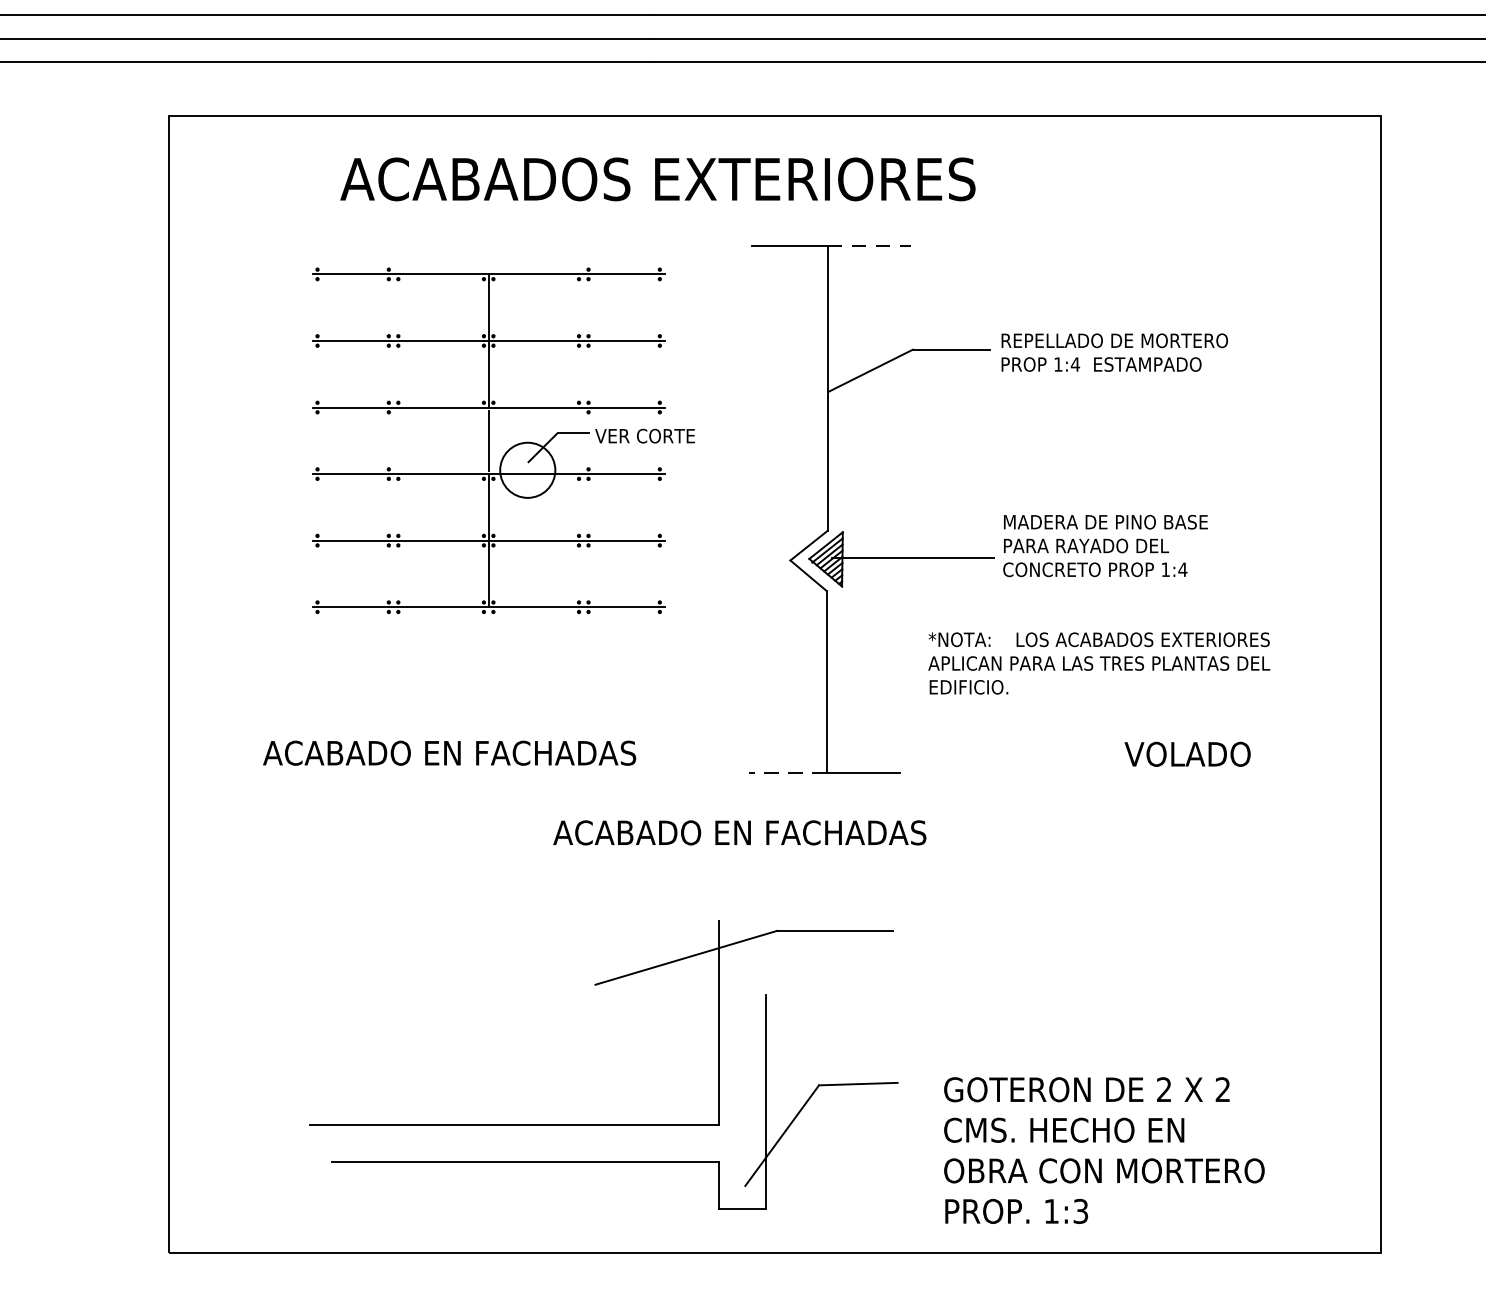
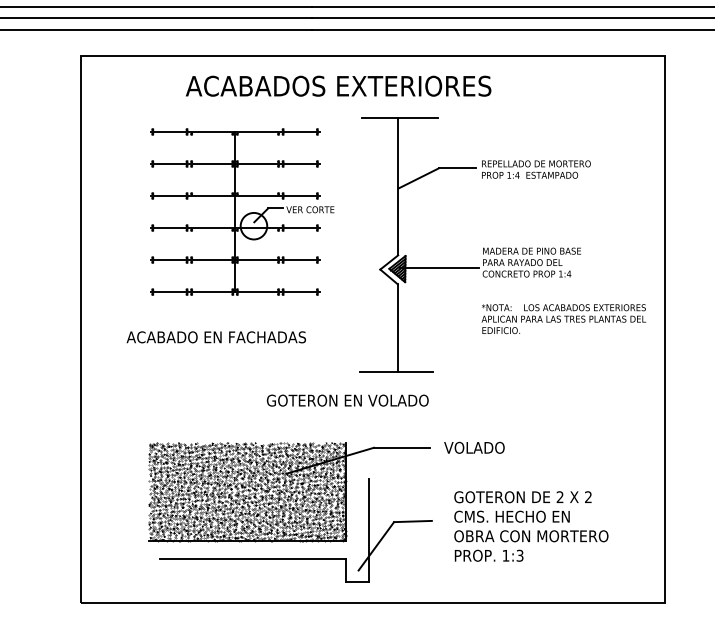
text: (657, 177) -> (338, 85), moved
line: (869, 246) -> (418, 118), dashed -> solid
text: (1098, 664) -> (563, 319), moved
text: (447, 753) -> (215, 337), moved
text: (1187, 753) -> (474, 447), moved
line: (788, 772) -> (379, 371), dashed -> solid
text: (738, 832) -> (355, 400), ACABADO EN FACHADAS -> GOTERON EN VOLADO
hatch: (514, 1021) -> (247, 491), added
text: (1104, 1150) -> (531, 526), moved

